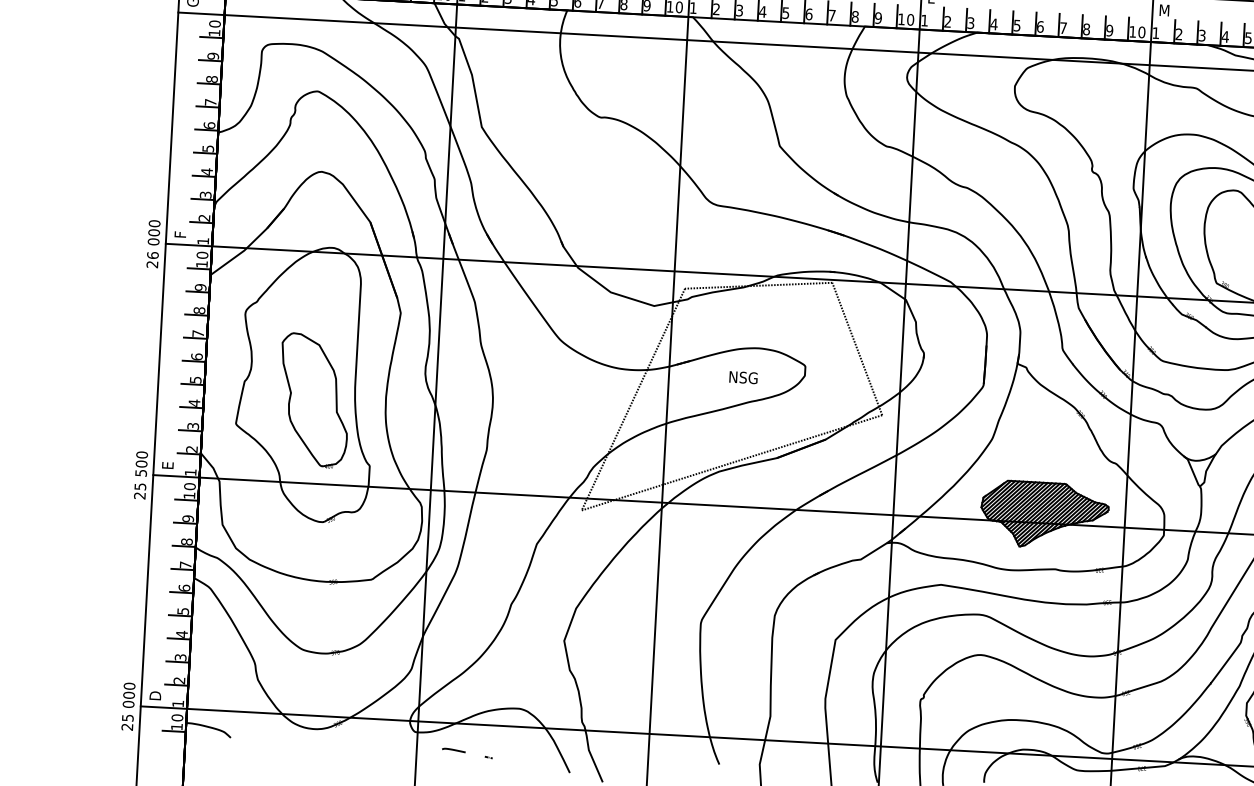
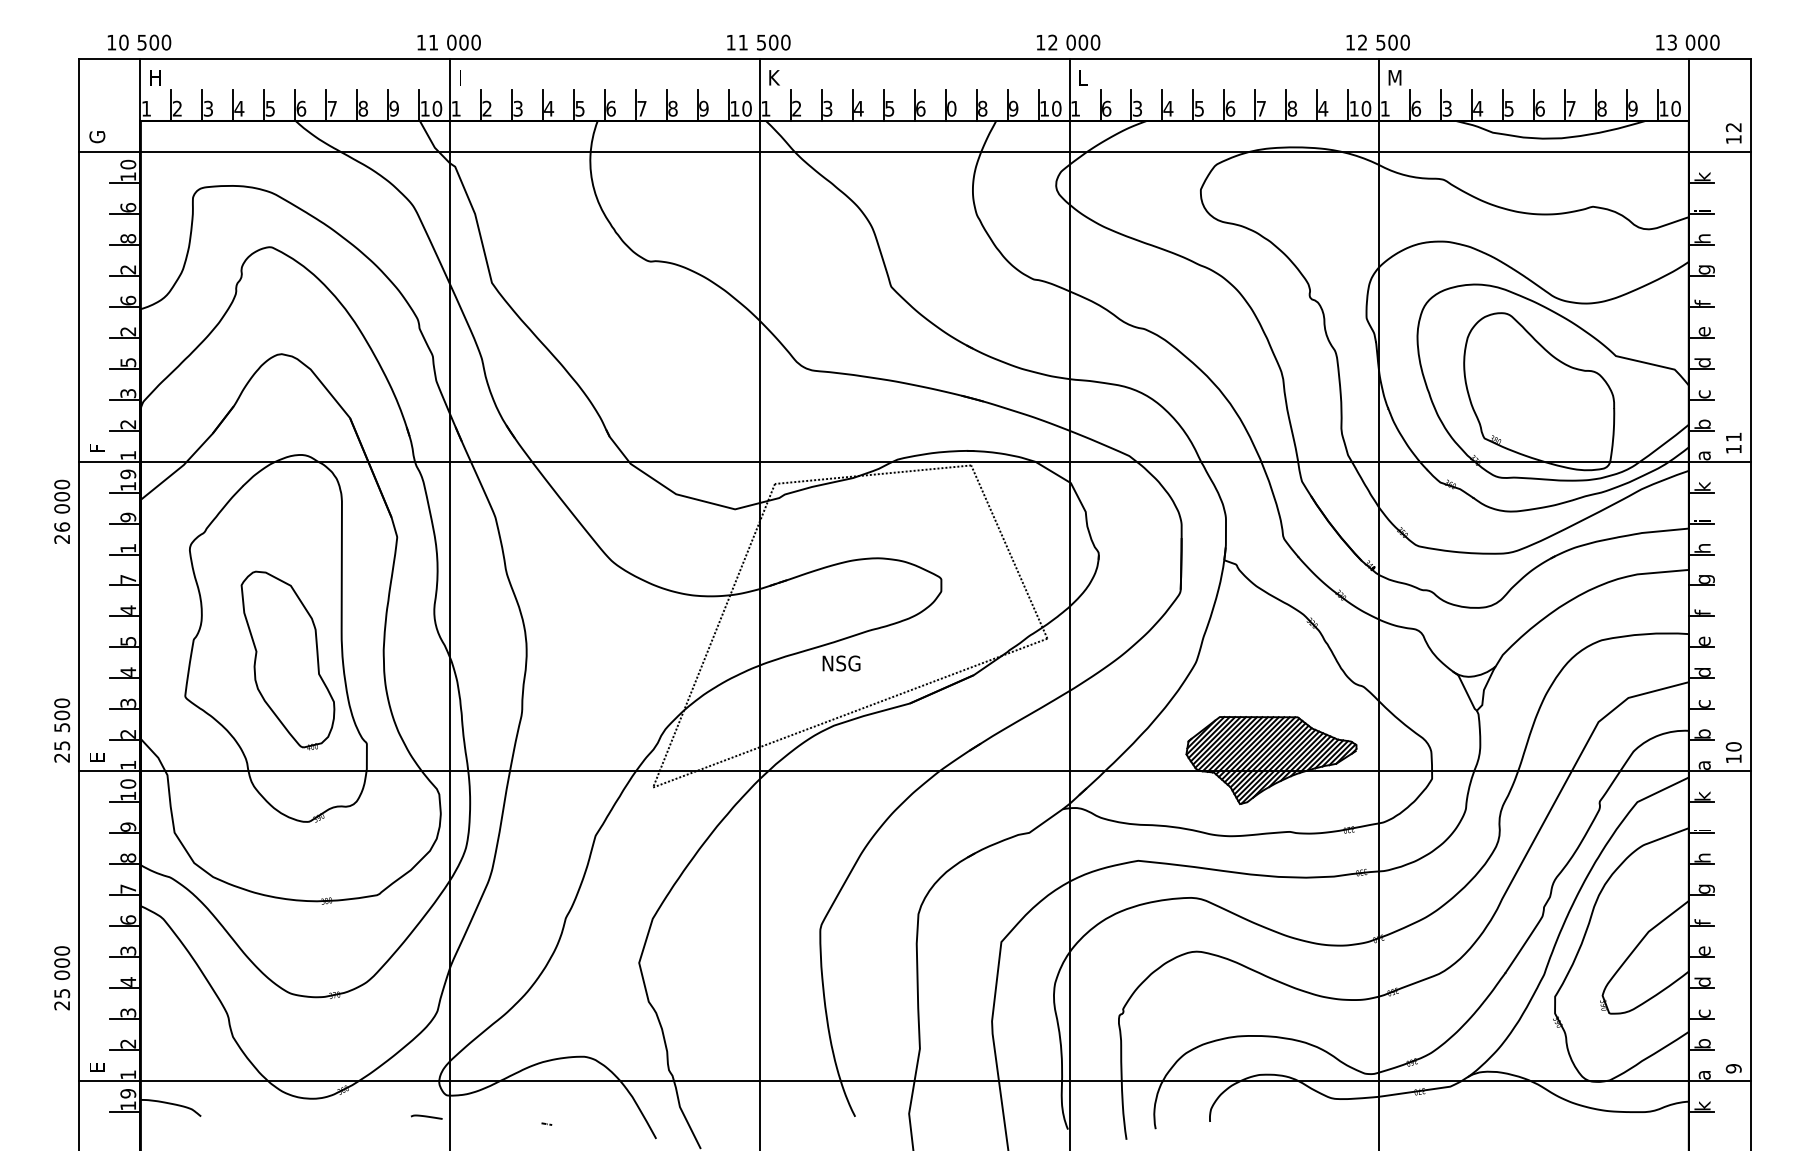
text: (832, 15) -> (951, 108), 7 -> 0
text: (947, 21) -> (1106, 108), 2 -> 6
text: (1109, 30) -> (1323, 108), 9 -> 4
text: (1179, 34) -> (1416, 108), 2 -> 6
text: (213, 56) -> (128, 207), 9 -> 6
text: (210, 102) -> (127, 269), 7 -> 2
text: (208, 148) -> (128, 331), 5 -> 2
text: (207, 171) -> (128, 362), 4 -> 5
text: (153, 243) -> (62, 511), moved
text: (202, 255) -> (128, 474), 10 -> 19
text: (199, 310) -> (128, 548), 8 -> 1
text: (197, 356) -> (128, 609), 6 -> 4
text: (743, 377) -> (841, 663), moved
text: (141, 475) -> (62, 730), moved
text: (182, 610) -> (127, 950), 5 -> 3
text: (154, 695) -> (96, 1065), D -> E
text: (128, 706) -> (62, 978), moved
text: (177, 717) -> (128, 1093), 10 -> 19
curve: (453, 749) -> (426, 1116), moved

